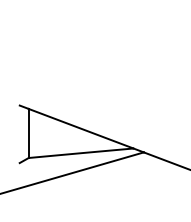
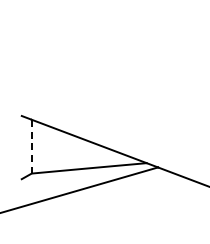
line: (28, 133) -> (31, 146), solid -> dashed

